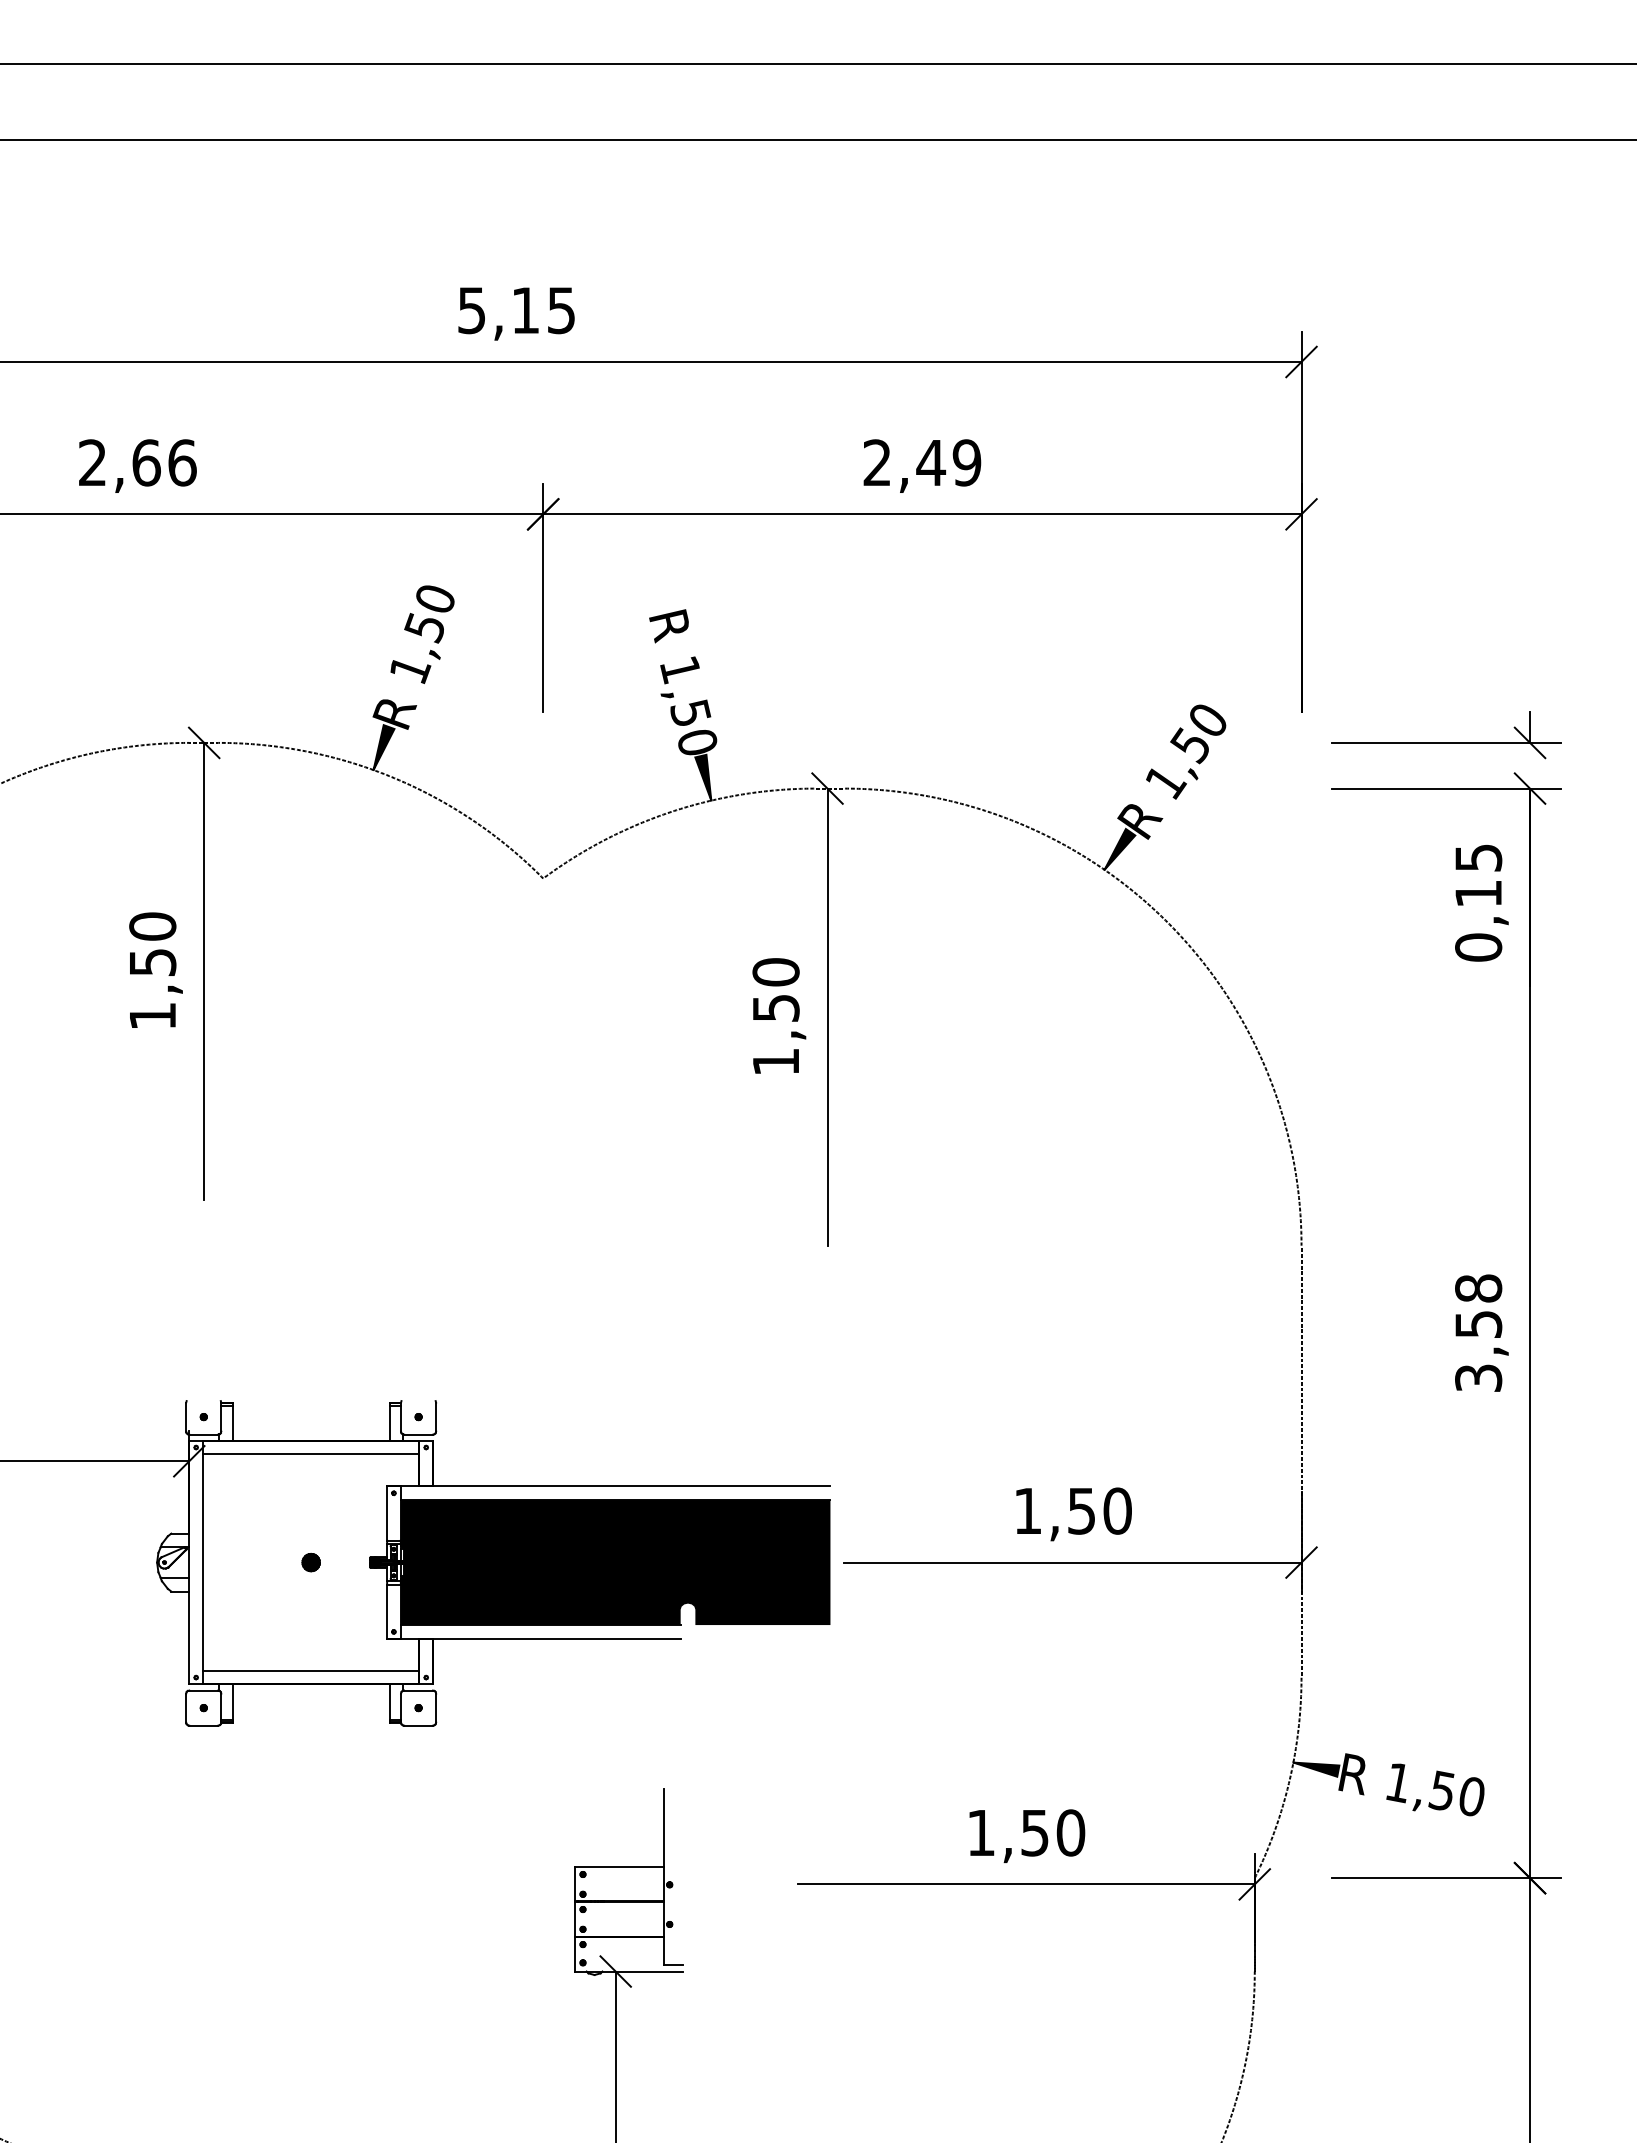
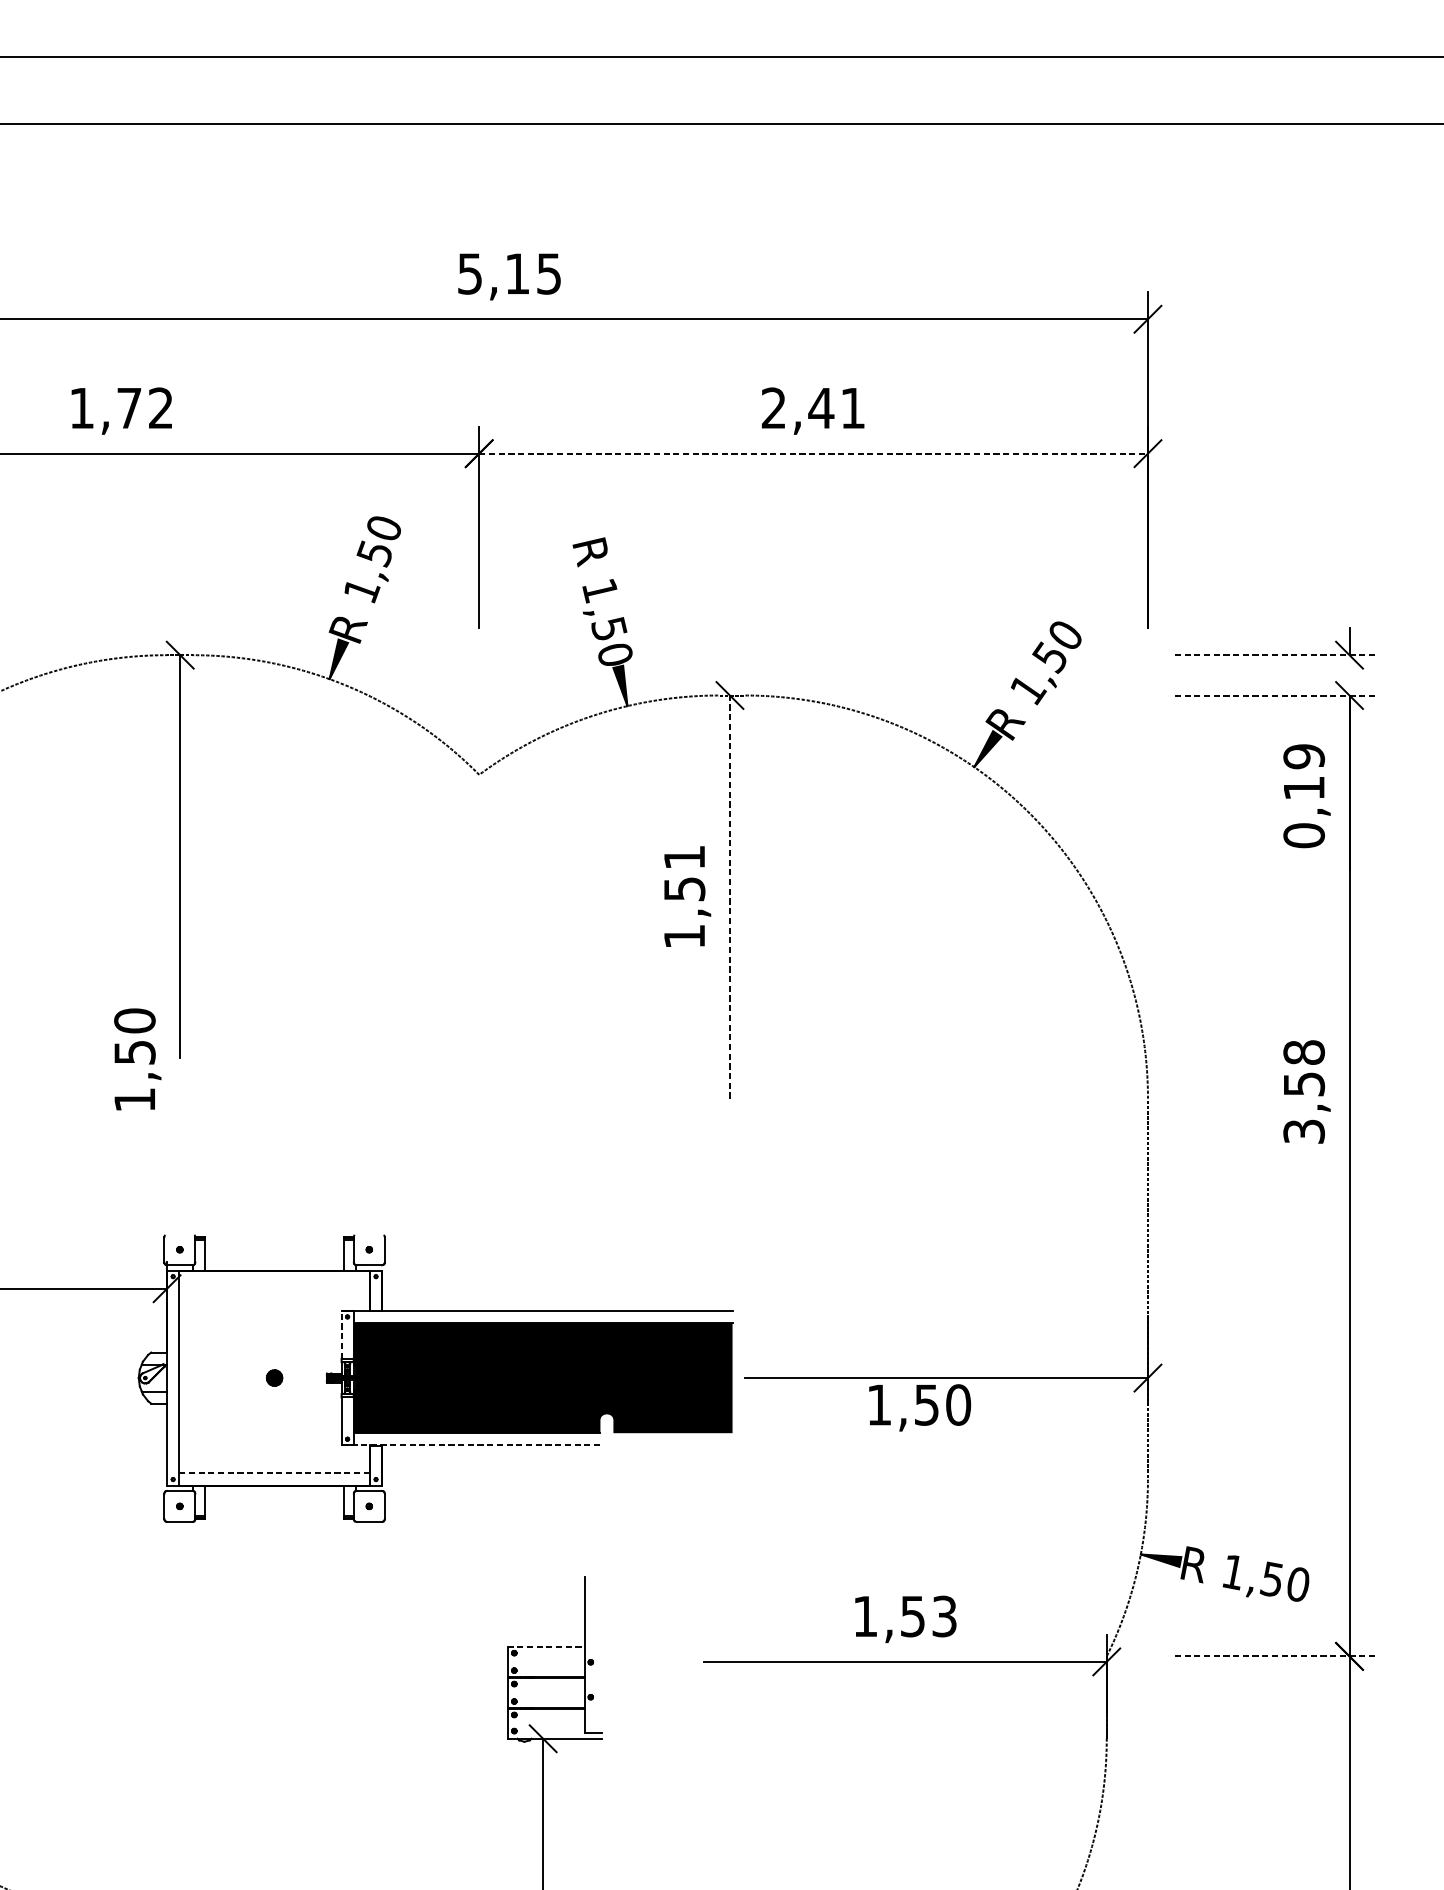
text: (516, 313) -> (509, 276), moved
text: (137, 462) -> (121, 407), 2,66 -> 1,72
text: (966, 462) -> (852, 407), 2,49 -> 2,41
line: (922, 514) -> (813, 453), solid -> dashed
line: (1446, 742) -> (1275, 654), solid -> dashed
line: (1446, 788) -> (1275, 695), solid -> dashed
text: (1478, 858) -> (1304, 757), 0,15 -> 0,19
text: (155, 969) -> (137, 1058), moved
text: (775, 972) -> (684, 857), 1,50 -> 1,51
line: (827, 1017) -> (729, 897), solid -> dashed
text: (1481, 1332) -> (1306, 1091), moved
line: (311, 1454) -> (274, 1282), removed
line: (387, 1513) -> (341, 1334), solid -> dashed
text: (1073, 1514) -> (919, 1407), moved
line: (533, 1638) -> (470, 1445), solid -> dashed
line: (311, 1670) -> (274, 1473), solid -> dashed
text: (1070, 1832) -> (944, 1616), 1,50 -> 1,53
line: (619, 1867) -> (546, 1646), solid -> dashed
line: (1446, 1878) -> (1275, 1656), solid -> dashed

